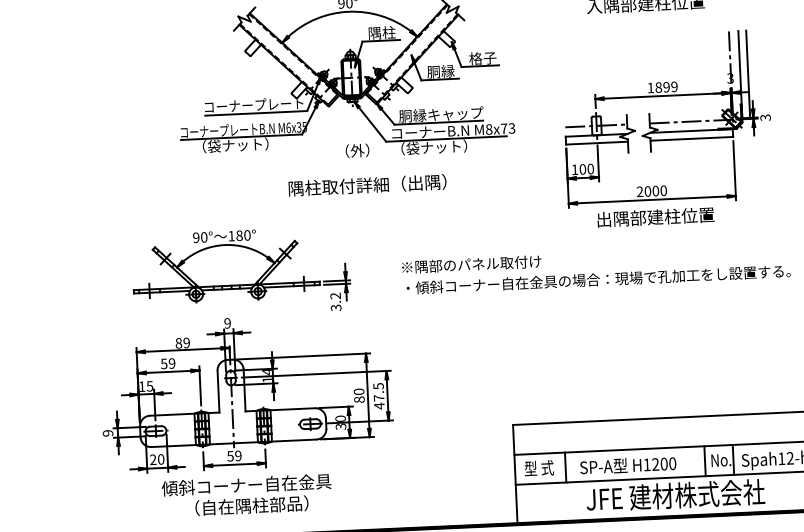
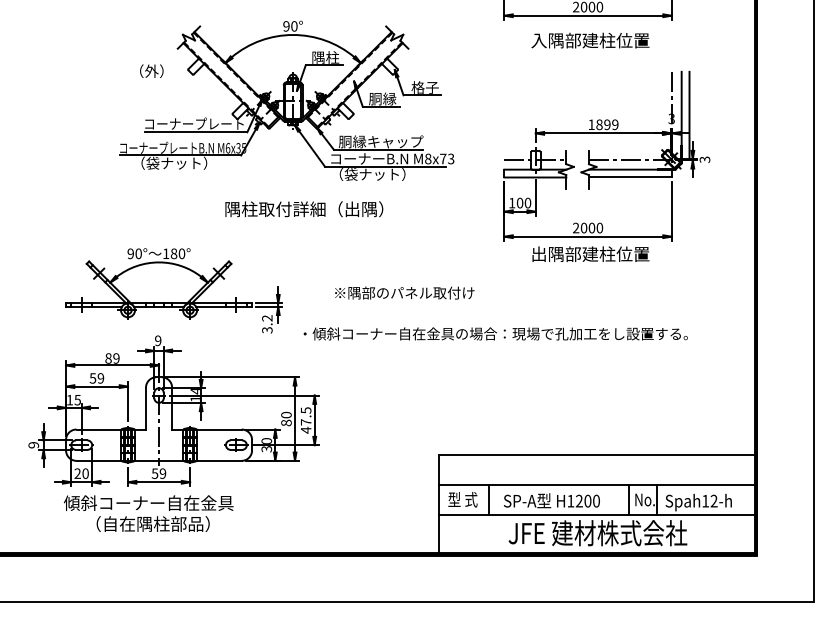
text: (357, 150) -> (151, 70), moved
text: (598, 279) -> (495, 333), moved
text: (246, 495) -> (148, 513), moved

